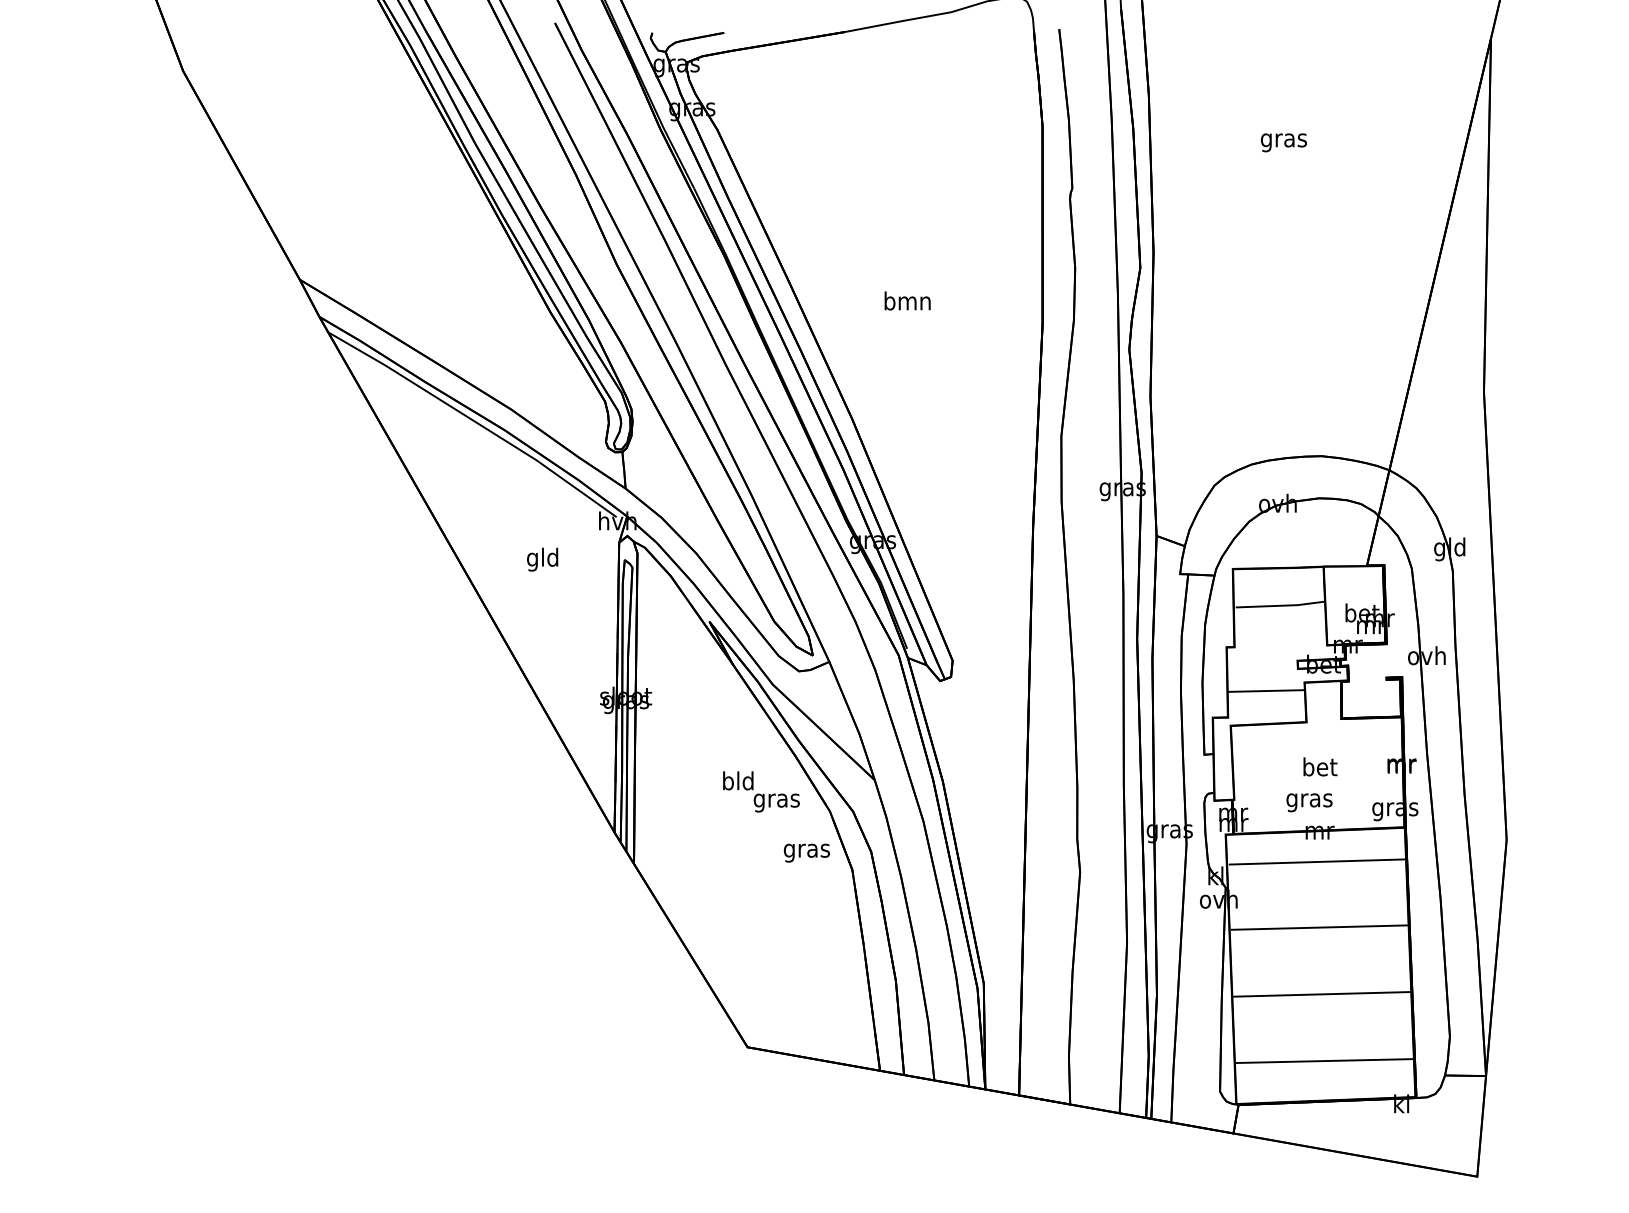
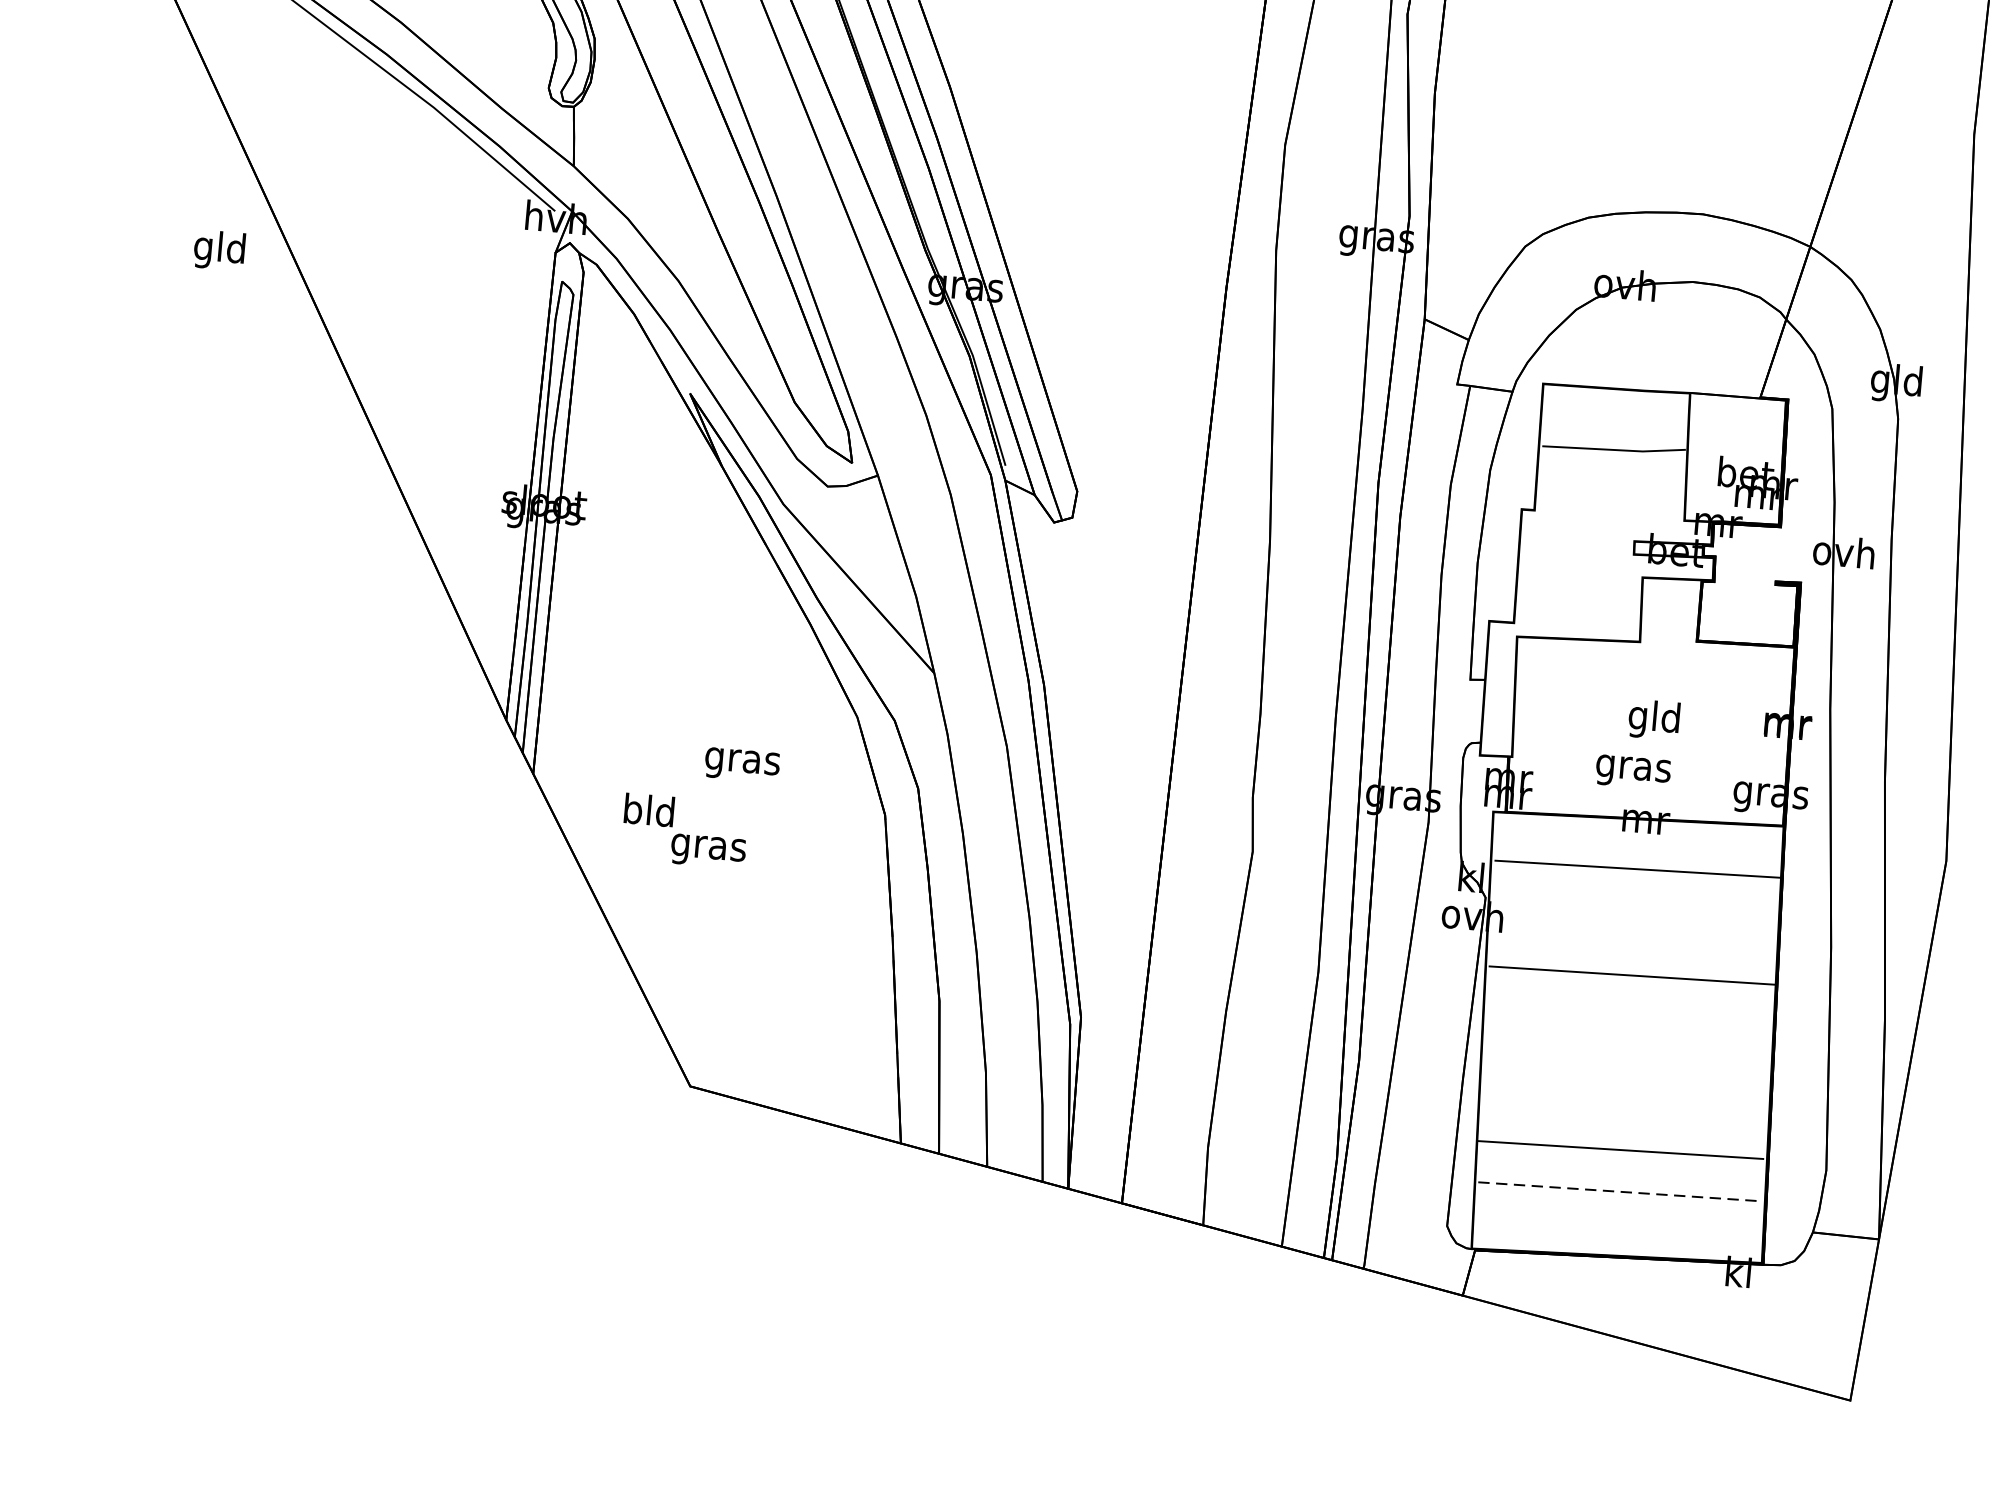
text: (542, 559) -> (219, 250), moved
line: (1266, 690) -> (1579, 584), removed
text: (1320, 769) -> (1655, 720), bet -> gld
text: (761, 791) -> (685, 830), moved
text: (806, 852) -> (741, 764), moved
line: (1321, 994) -> (1620, 1150), moved
line: (1324, 1061) -> (1620, 1192), solid -> dashed

